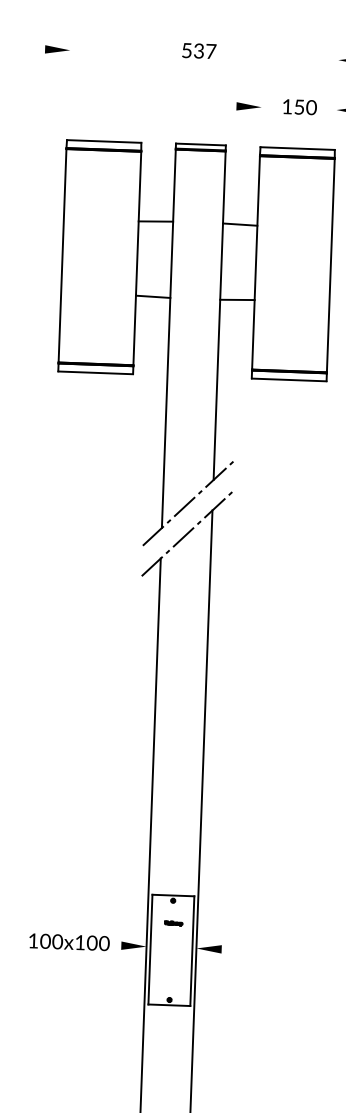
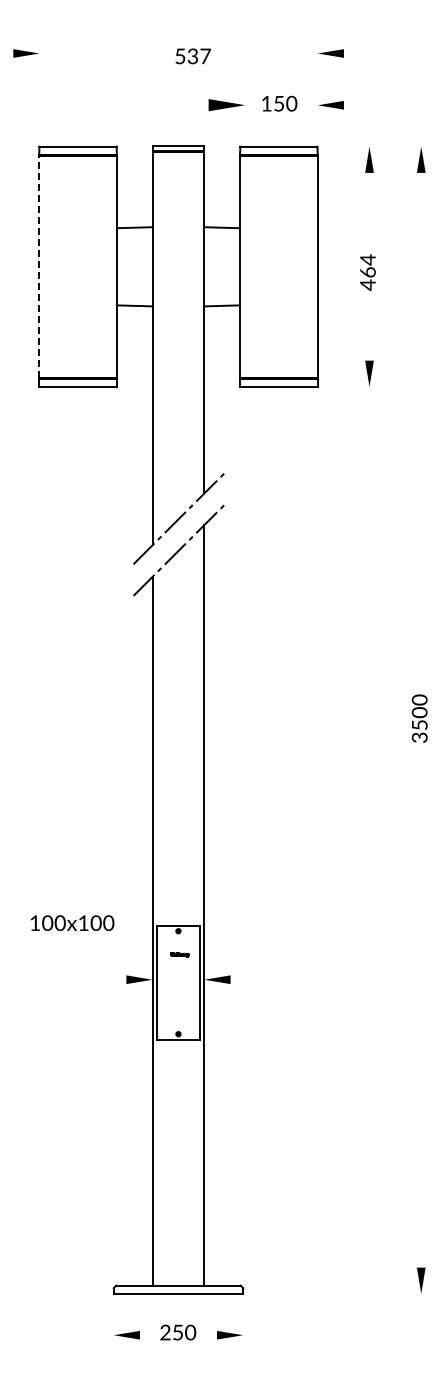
text: (198, 51) -> (192, 56), moved
part: (248, 107) -> (226, 105), size x1.4
line: (62, 255) -> (39, 266), solid -> dashed
text: (69, 941) -> (72, 922), moved

